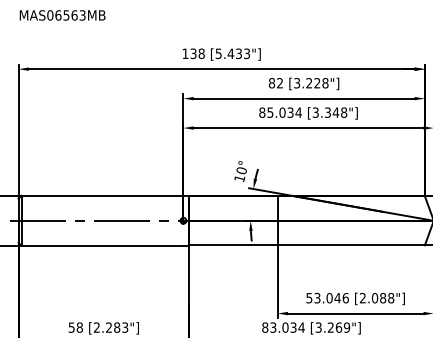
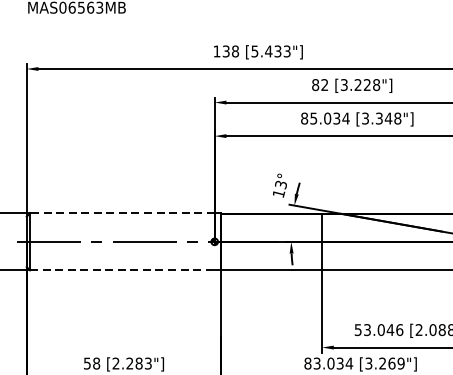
text: (241, 170) -> (280, 184), 10° -> 13°
line: (102, 195) -> (122, 212), solid -> dashed
line: (102, 245) -> (122, 269), solid -> dashed

